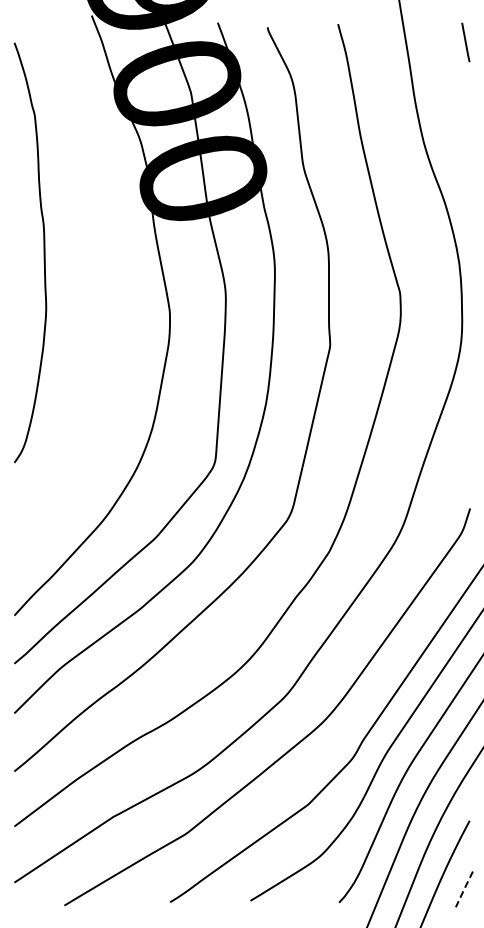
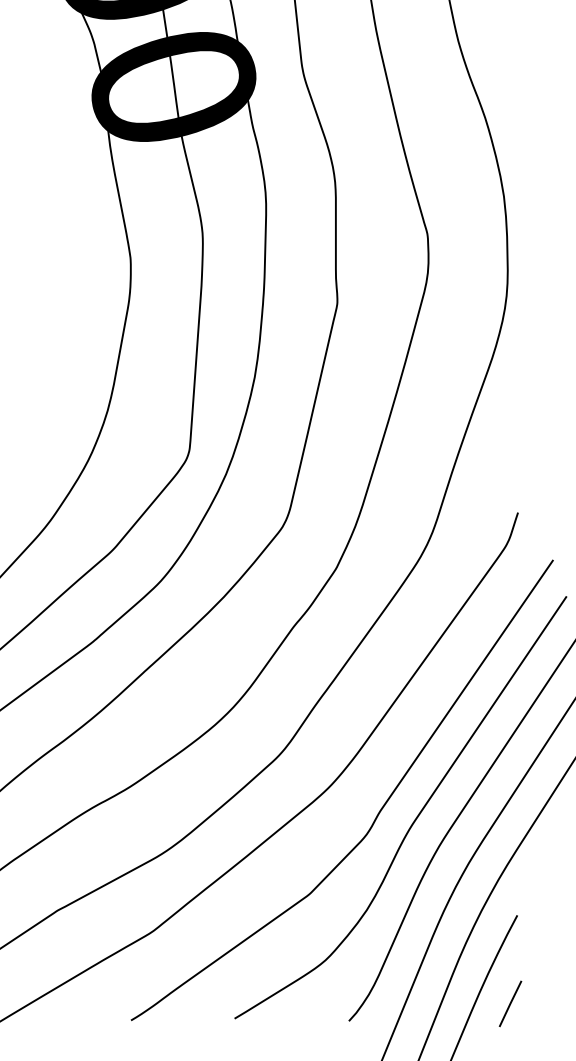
line: (464, 889) -> (510, 1004), dashed -> solid

